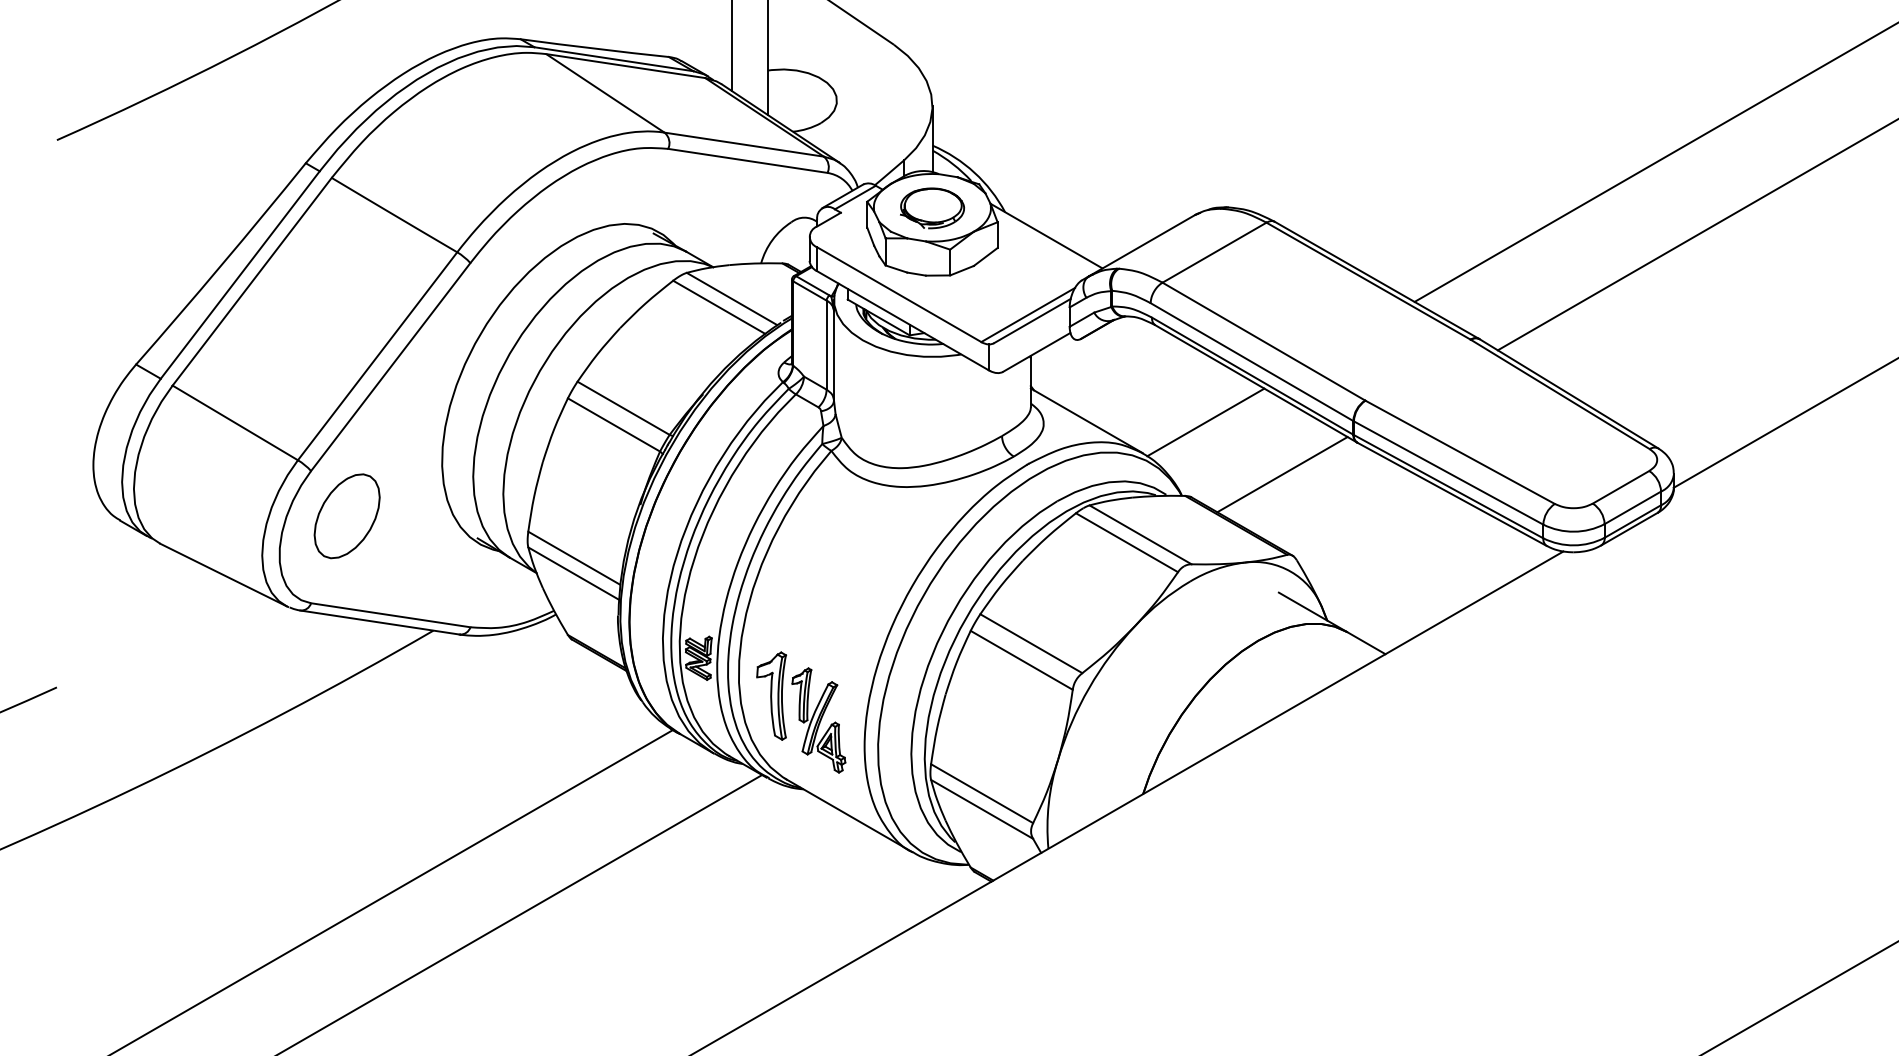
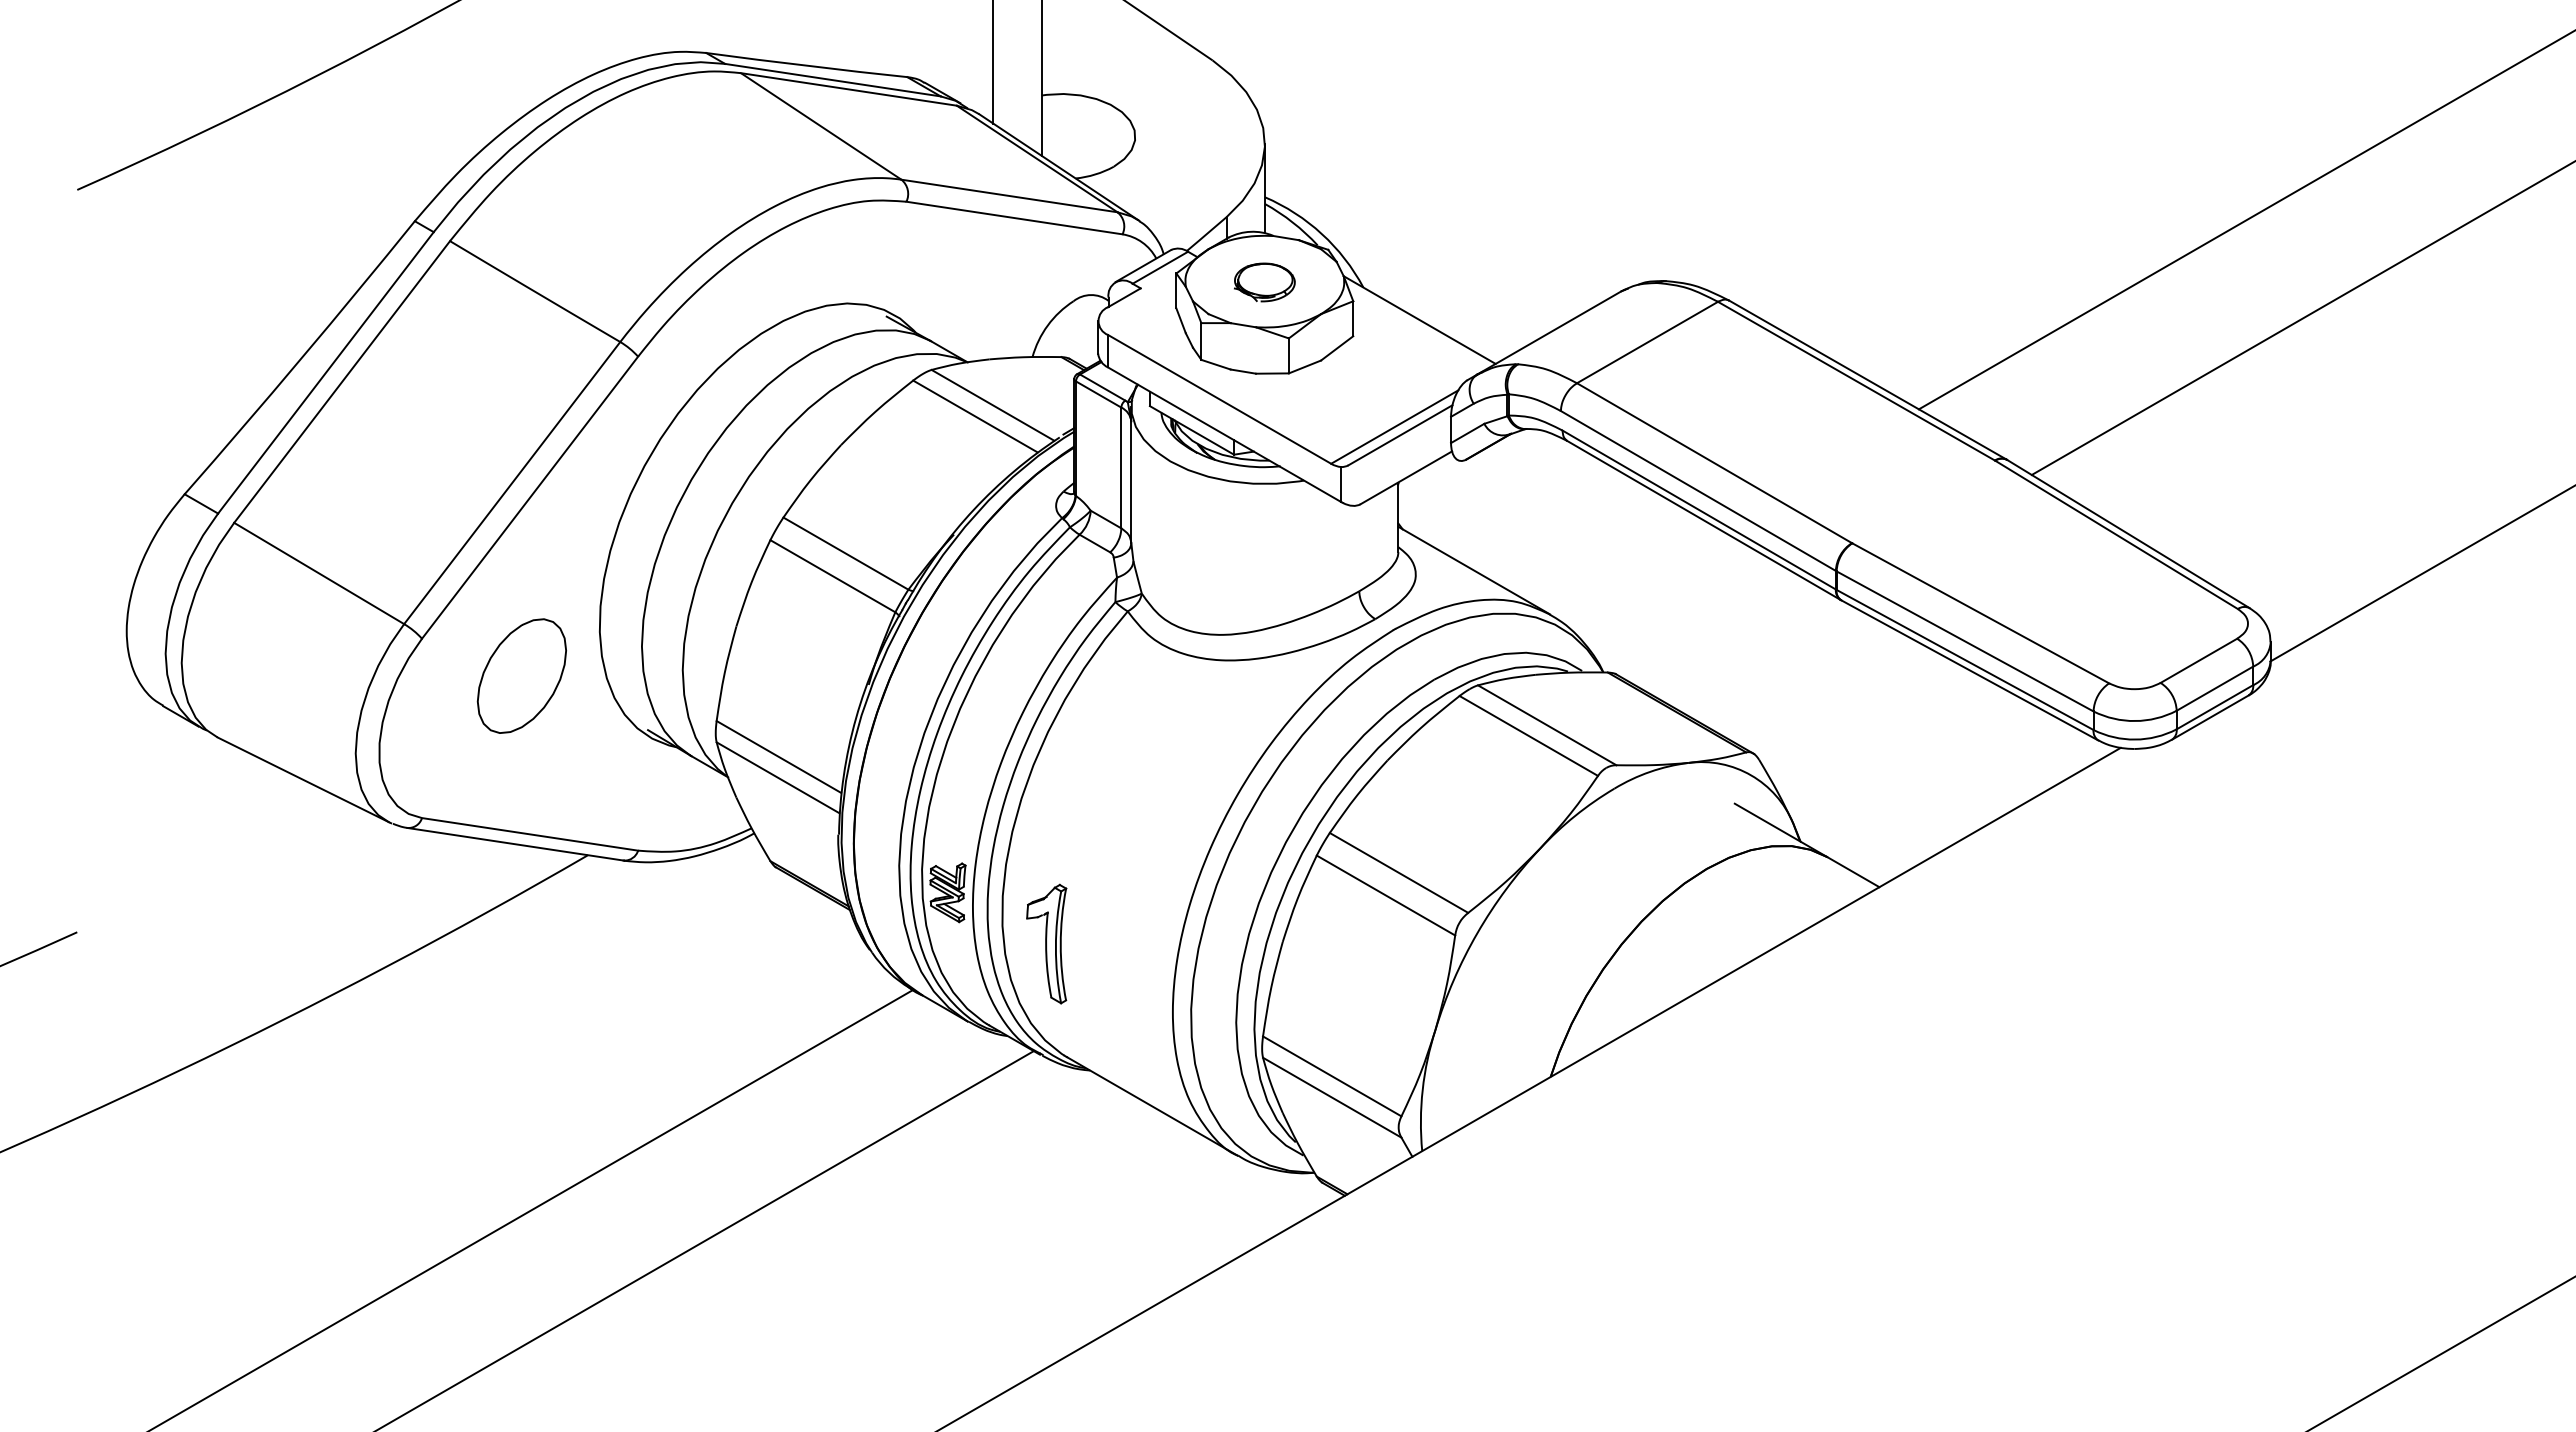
part: (932, 208) -> (1264, 282), size x0.7
line: (1205, 422) -> (1635, 572), removed
line: (1282, 474) -> (1739, 643), removed
part: (346, 515) -> (521, 675), moved
part: (818, 720) -> (1110, 976), removed

